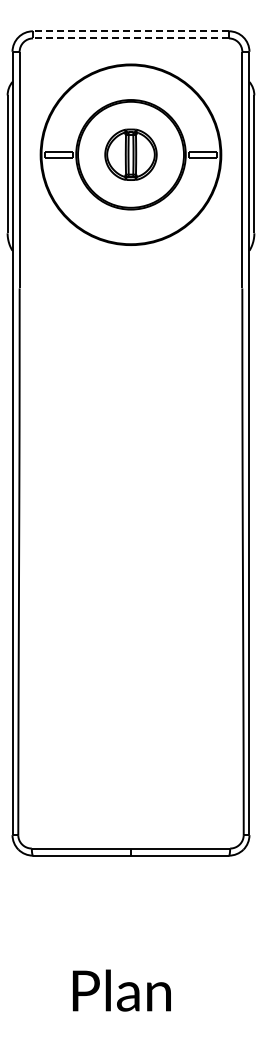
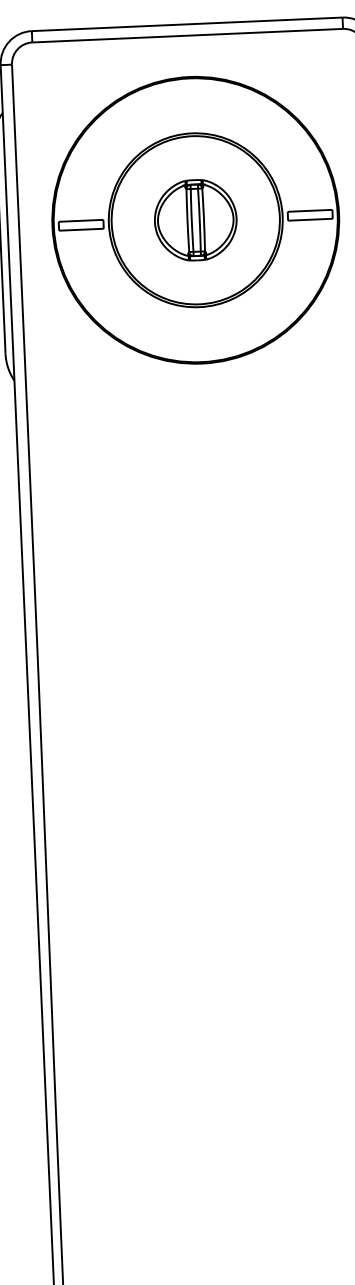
line: (131, 31) -> (188, 24), dashed -> solid
line: (131, 38) -> (188, 35), dashed -> solid

